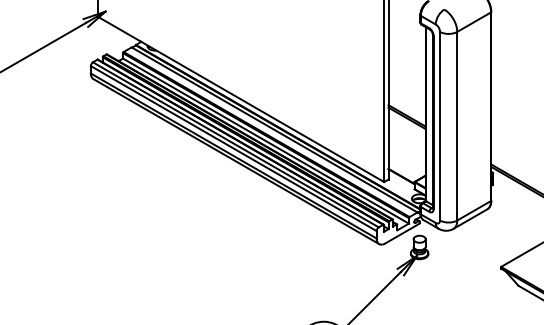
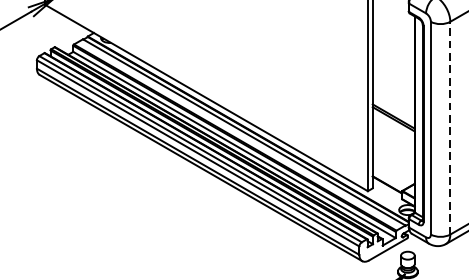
line: (457, 125) -> (450, 127), solid -> dashed

